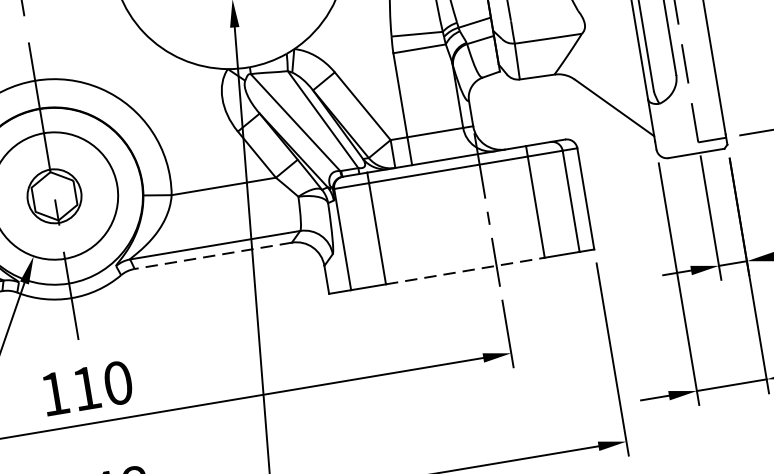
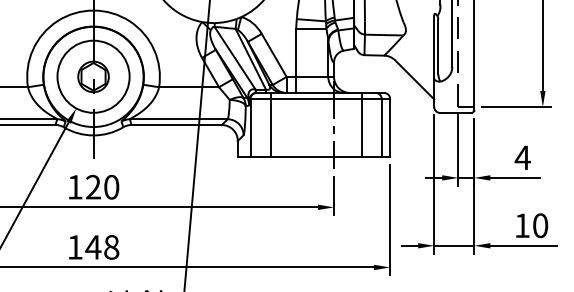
line: (213, 256) -> (176, 125), dashed -> solid
line: (466, 271) -> (316, 157), dashed -> solid
text: (86, 387) -> (93, 186), 110 -> 120

